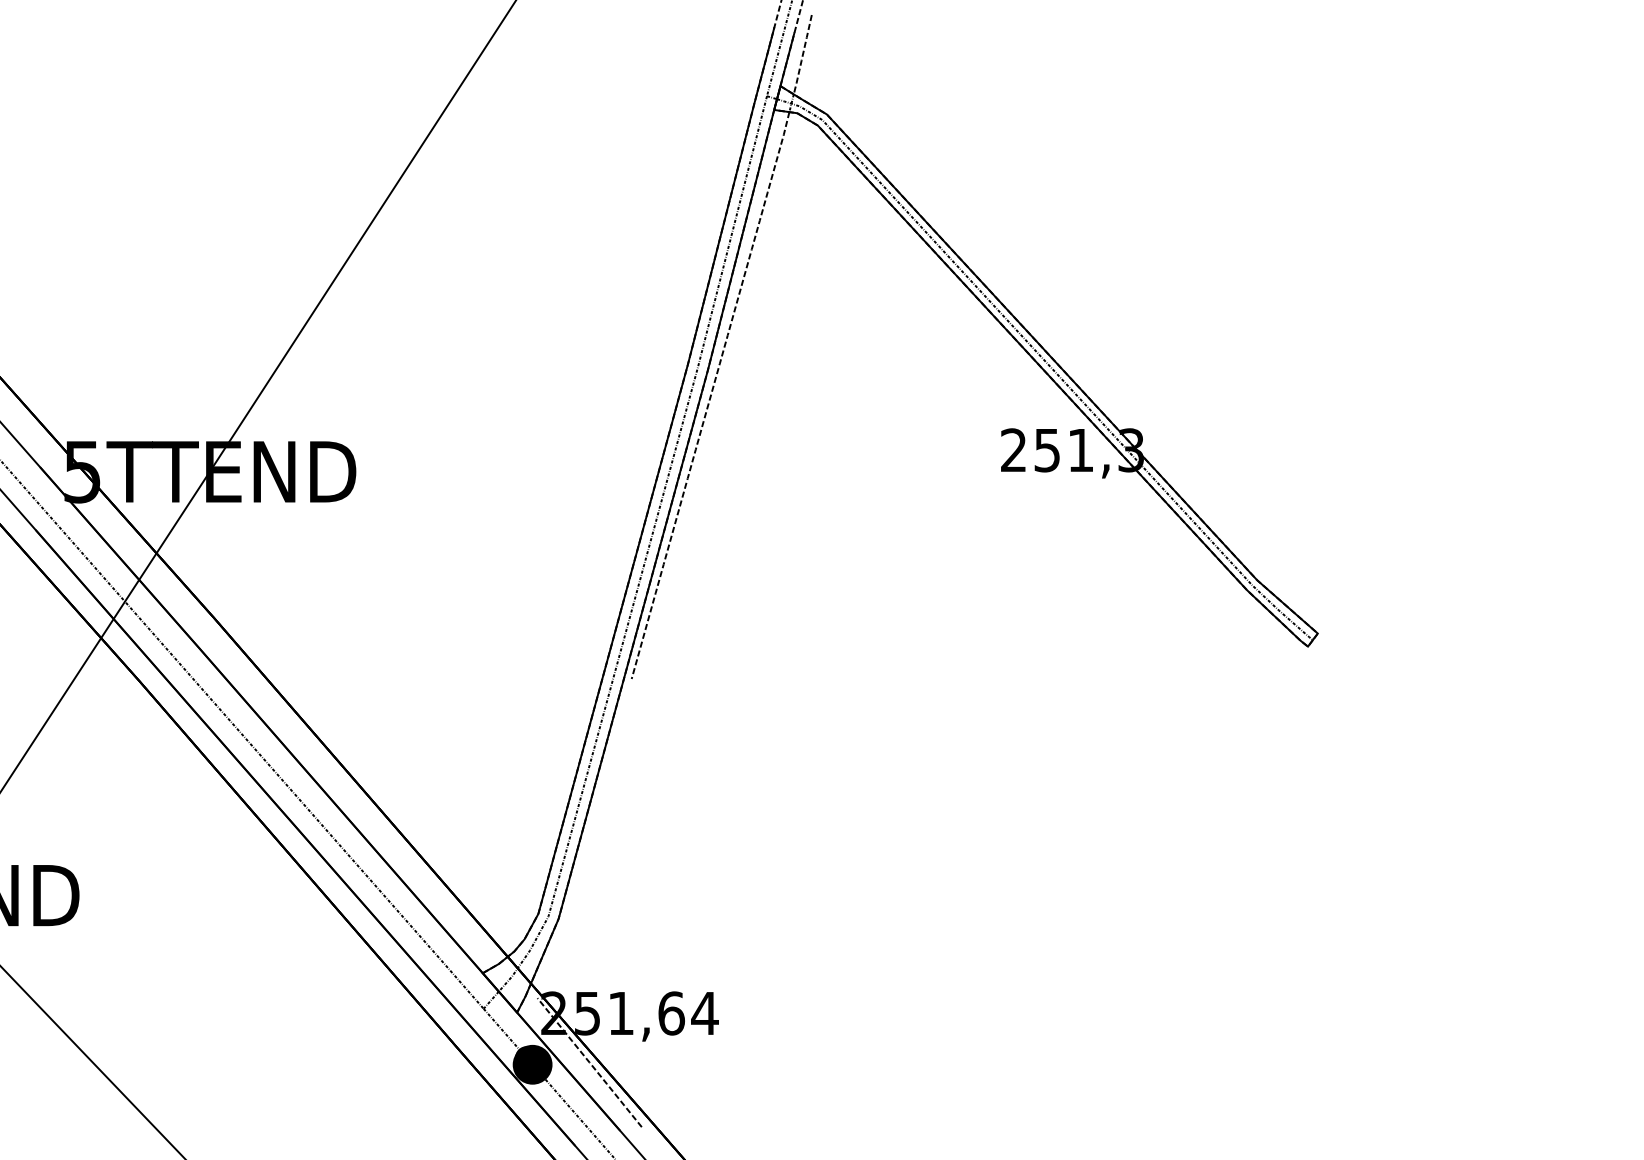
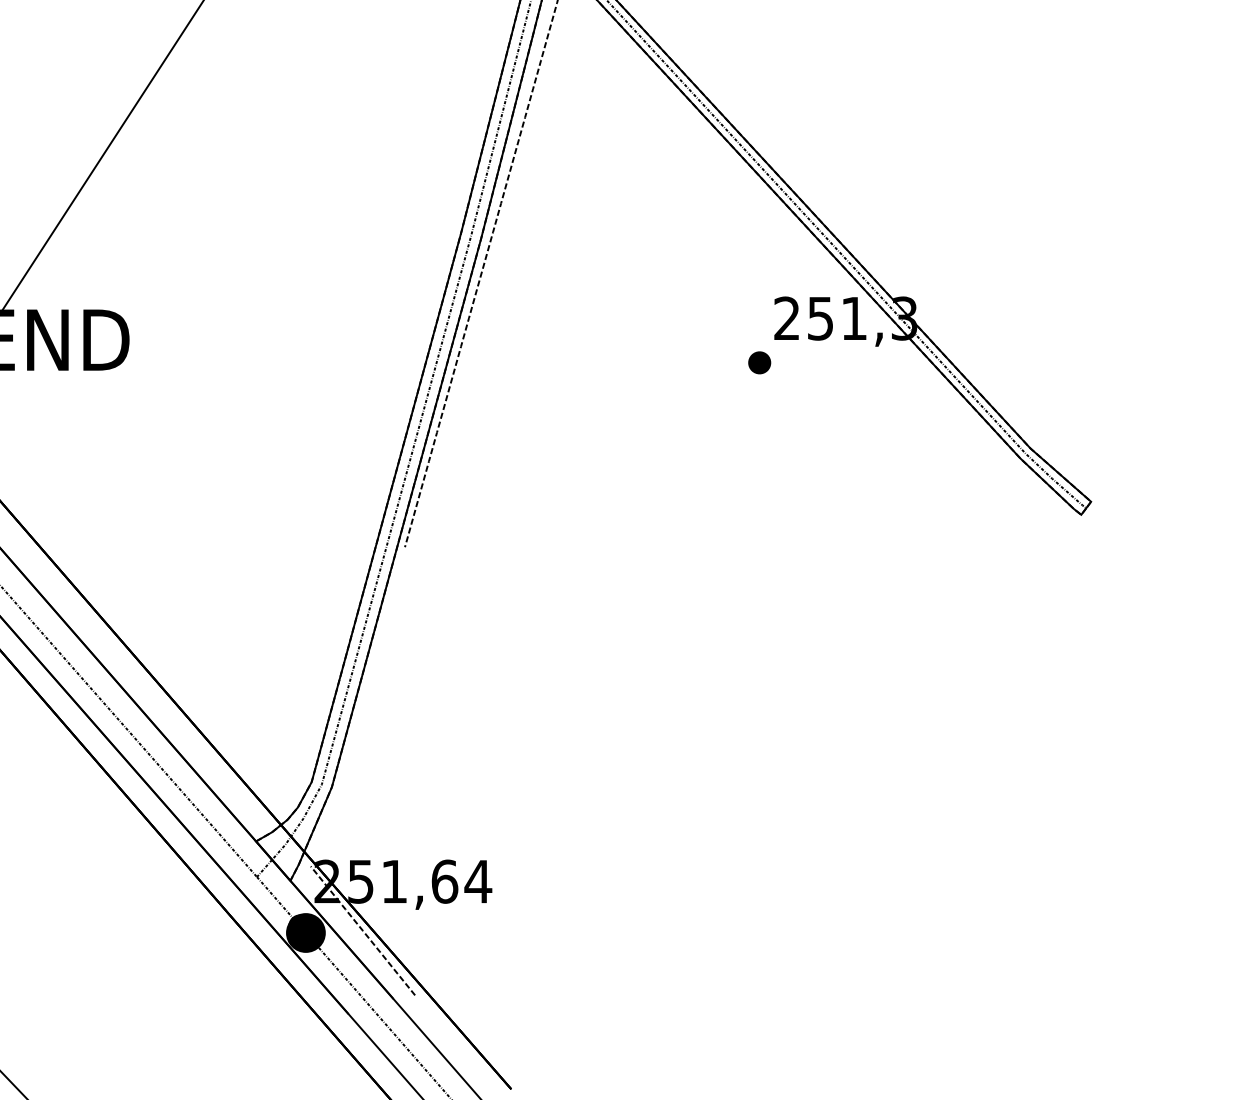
part: (986, 494) -> (759, 362), added

